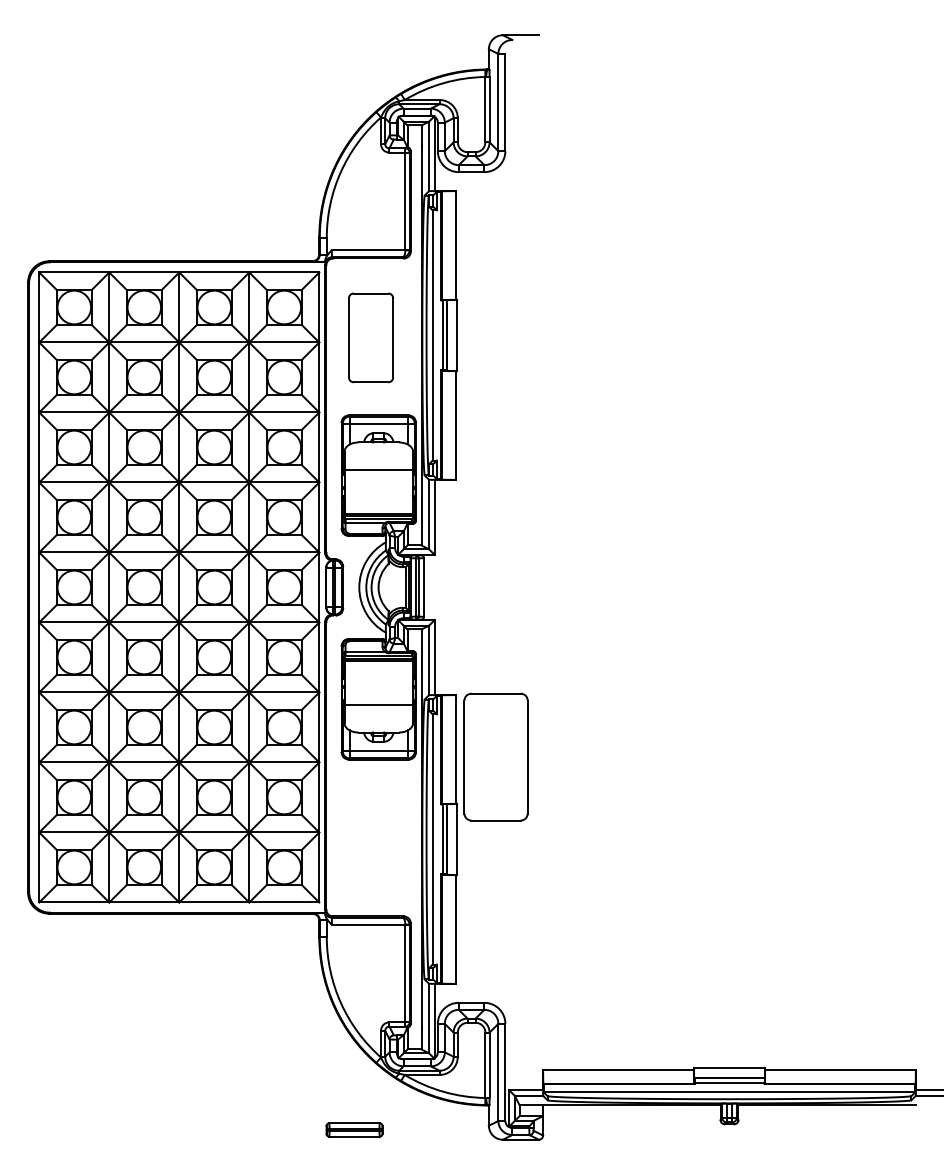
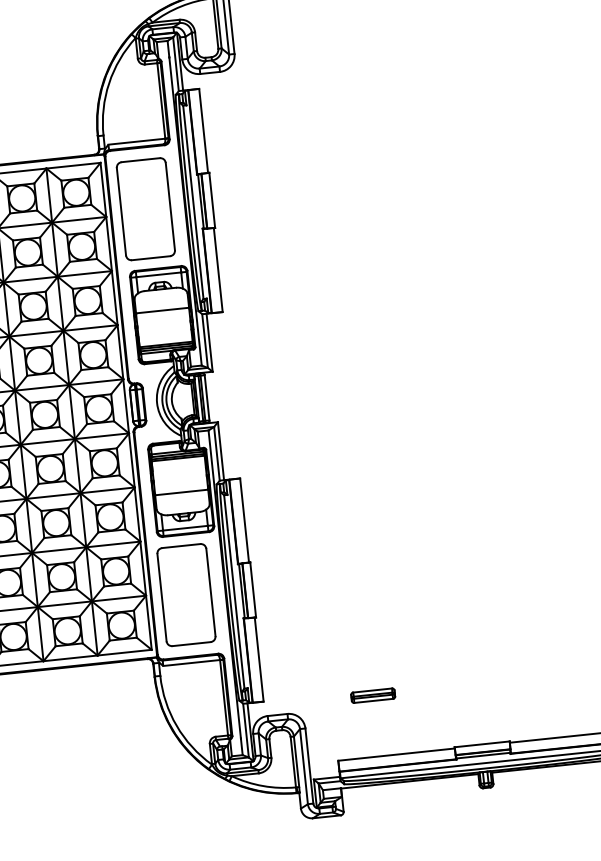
part: (370, 337) -> (145, 208), size x1.43
part: (495, 756) -> (185, 594), moved
part: (354, 1129) -> (373, 695), moved

